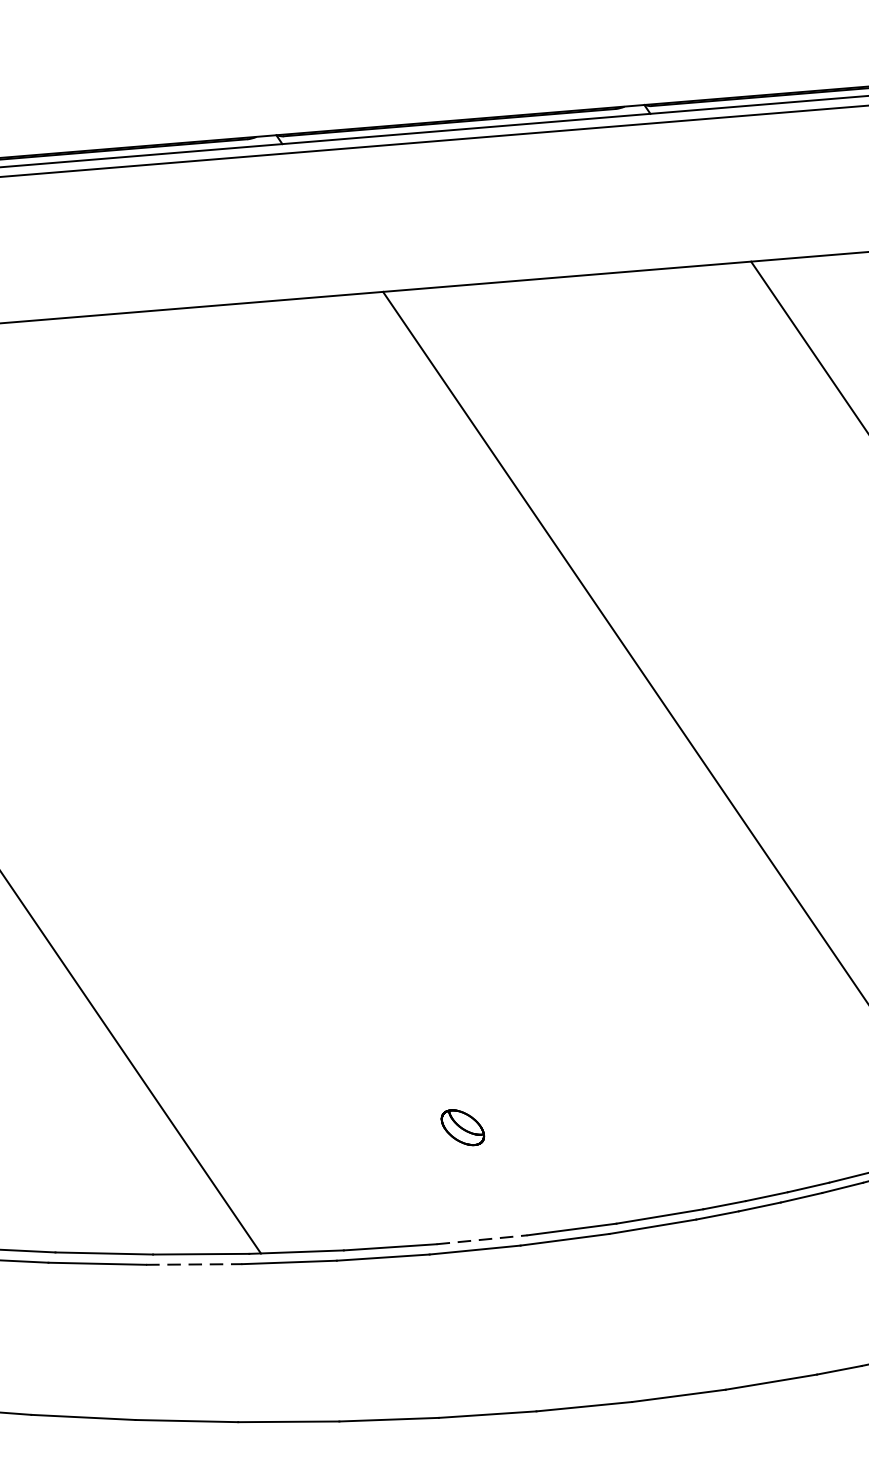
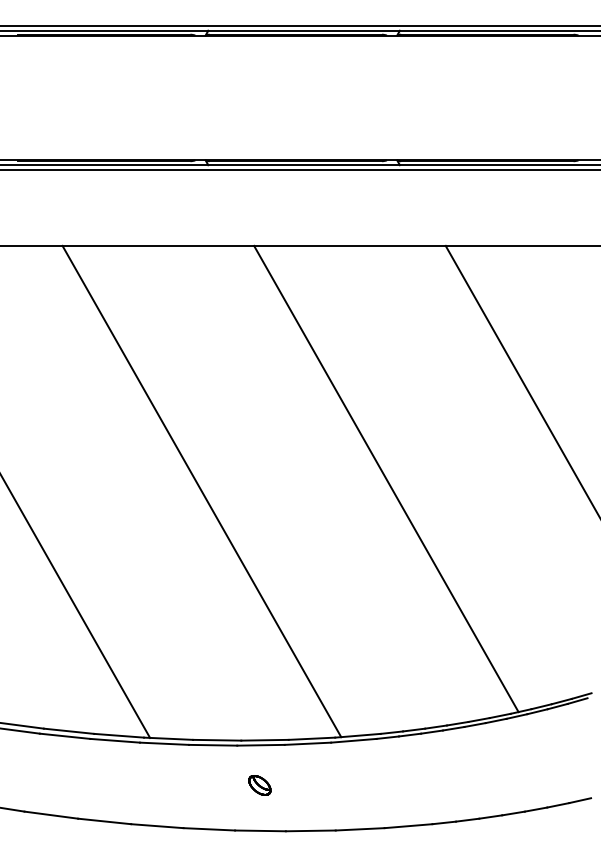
line: (320, 771) -> (201, 491), added
part: (462, 1127) -> (259, 785), moved
line: (483, 1240) -> (265, 740), dashed -> solid
line: (194, 1263) -> (115, 740), dashed -> solid

